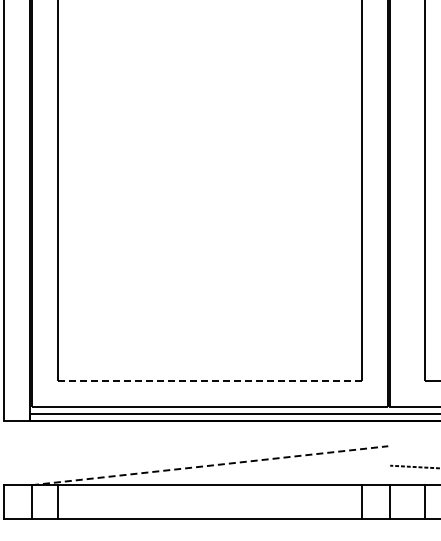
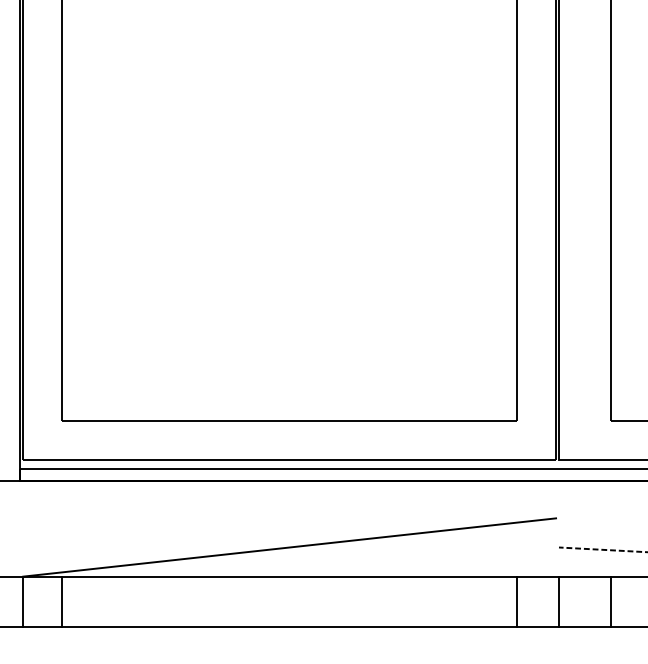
line: (210, 381) -> (290, 421), dashed -> solid
line: (210, 465) -> (290, 547), dashed -> solid

